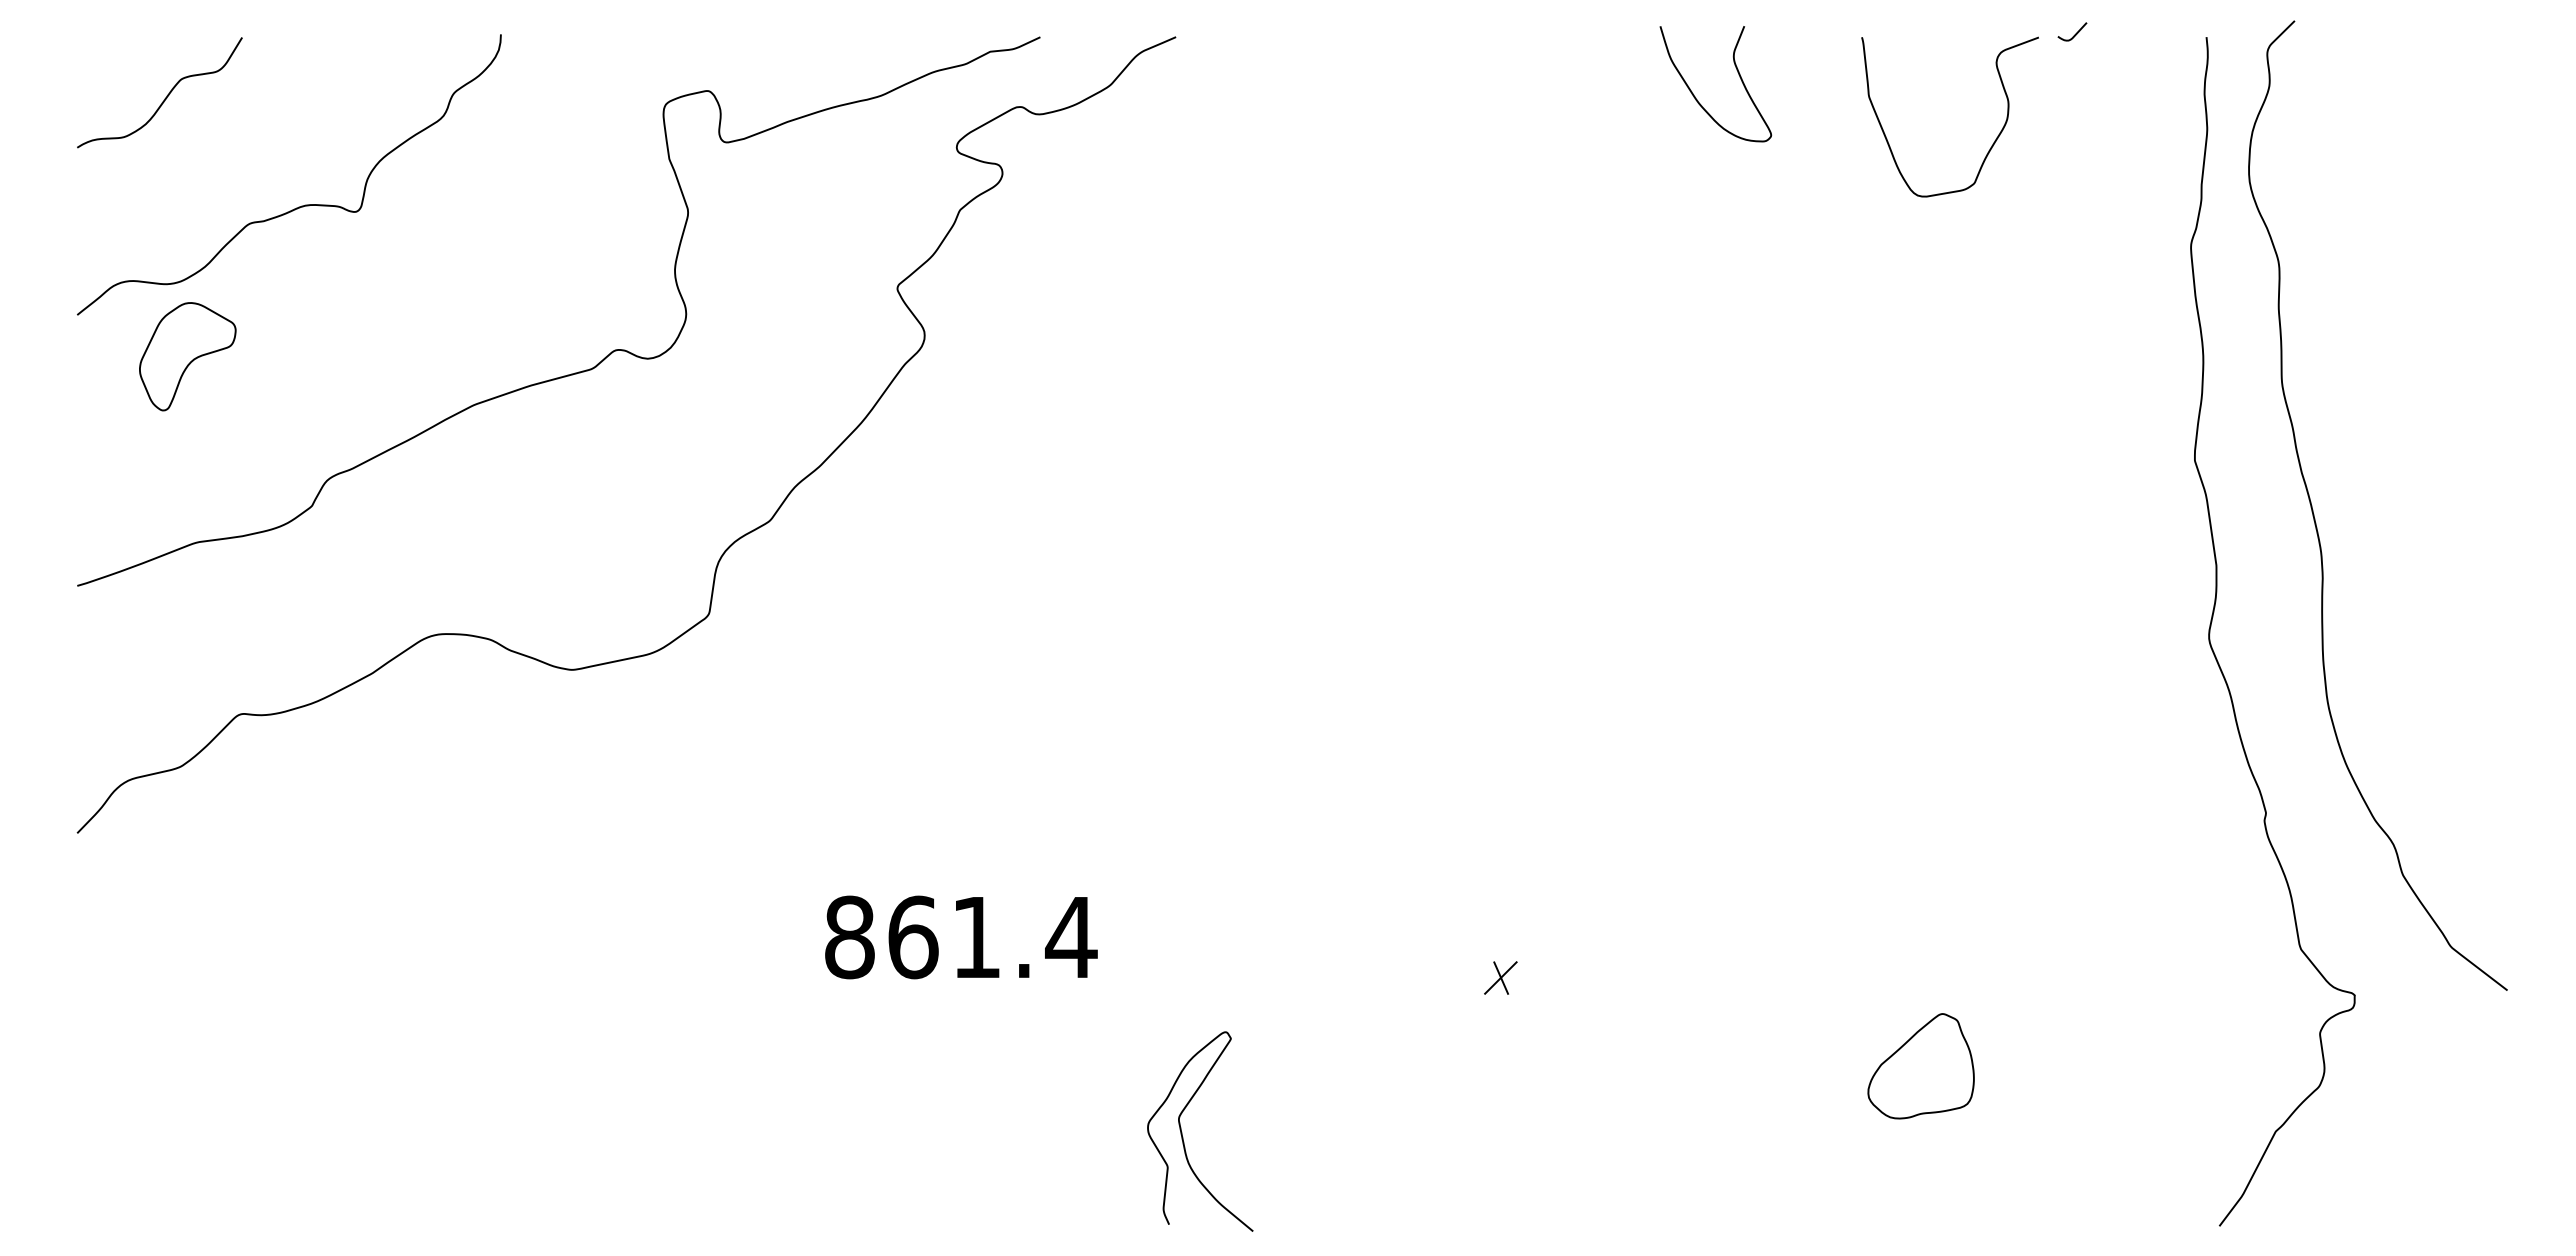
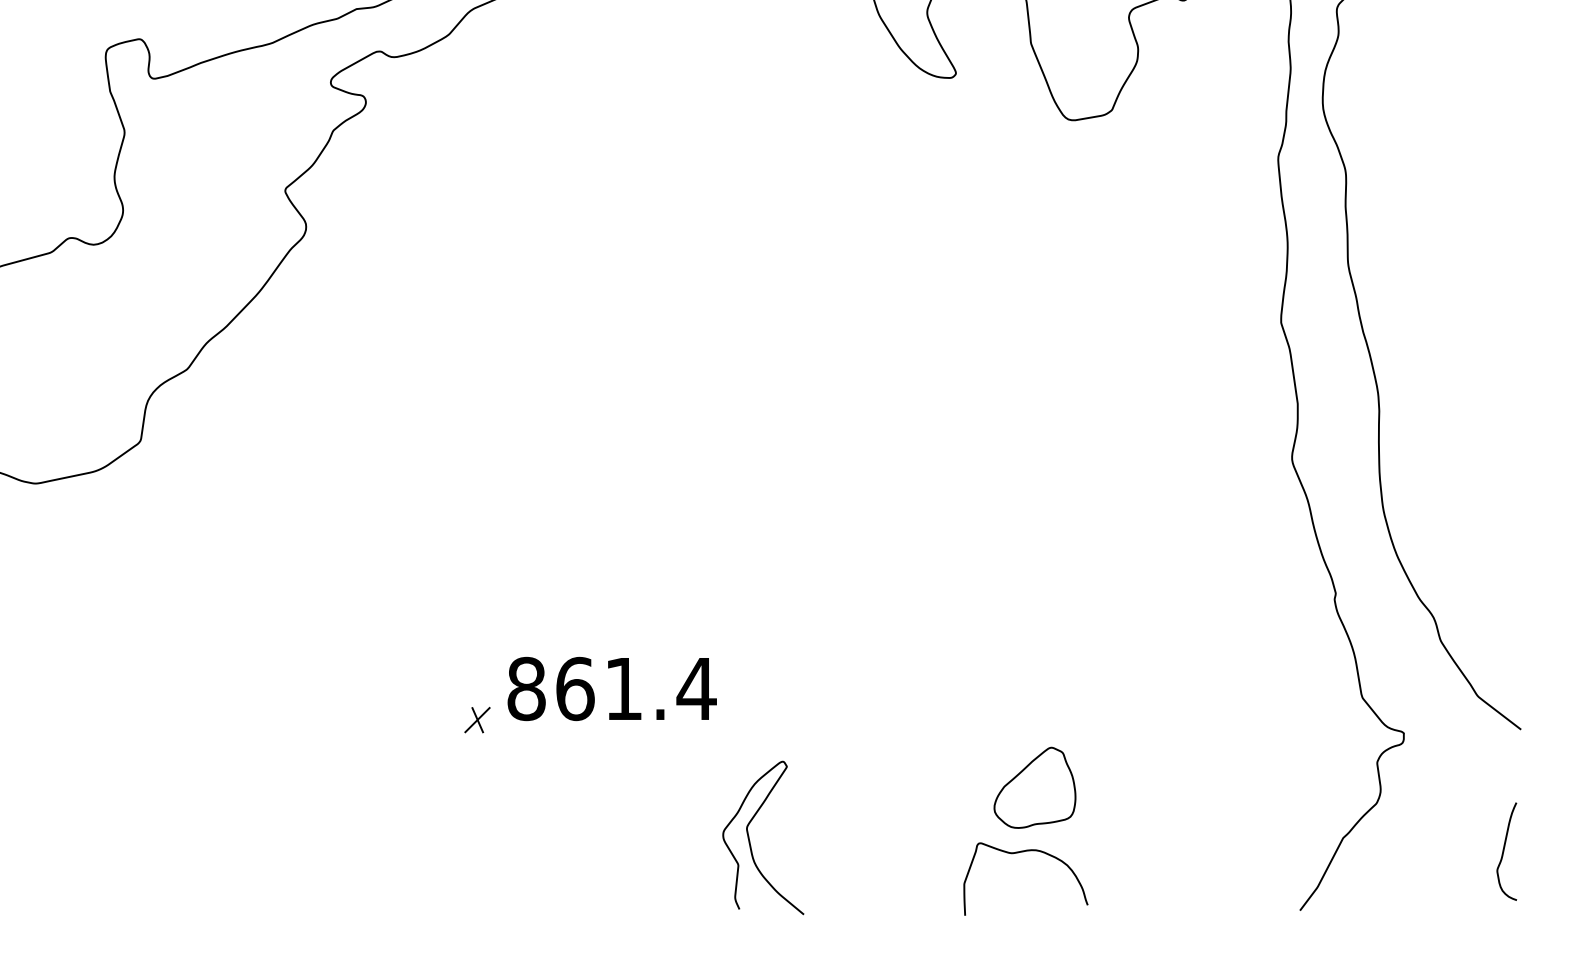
text: (961, 937) -> (612, 689), moved
part: (1500, 977) -> (477, 719), moved
part: (1920, 1066) -> (1034, 788), moved
curve: (1182, 1132) -> (749, 838), moved
curve: (2485, 1149) -> (1504, 851), added
curve: (1857, 1150) -> (1022, 852), added

